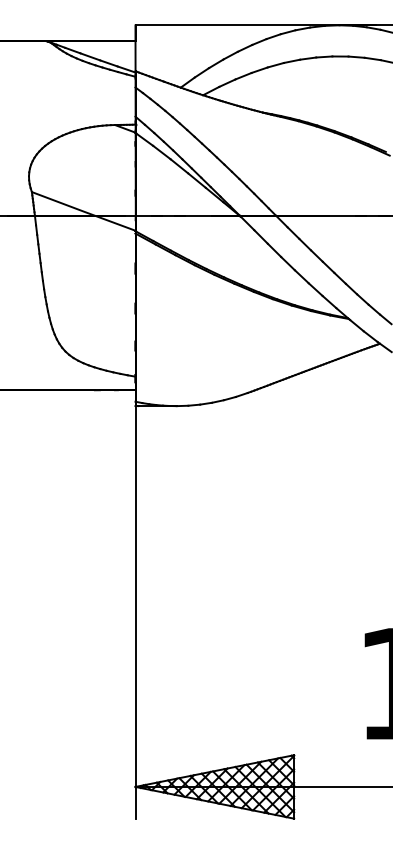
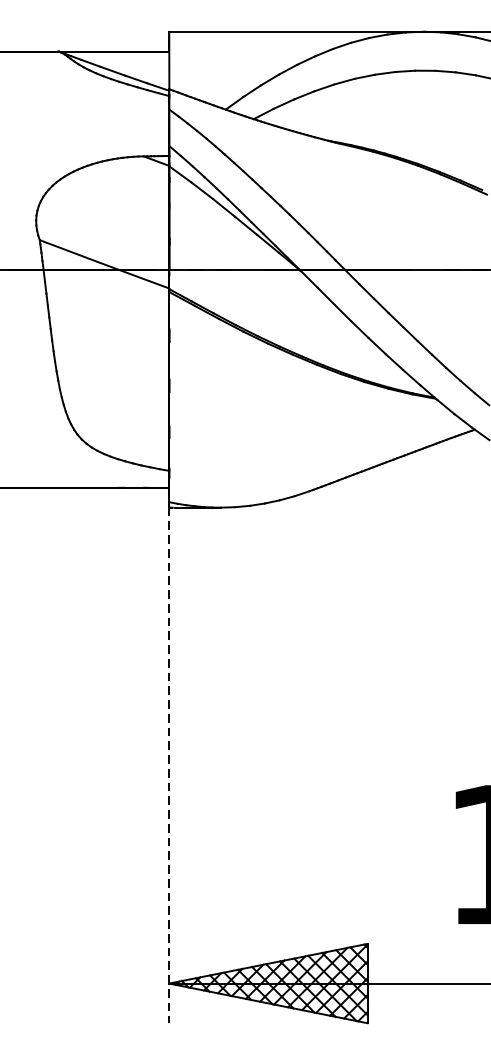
line: (135, 612) -> (169, 765), solid -> dashed

